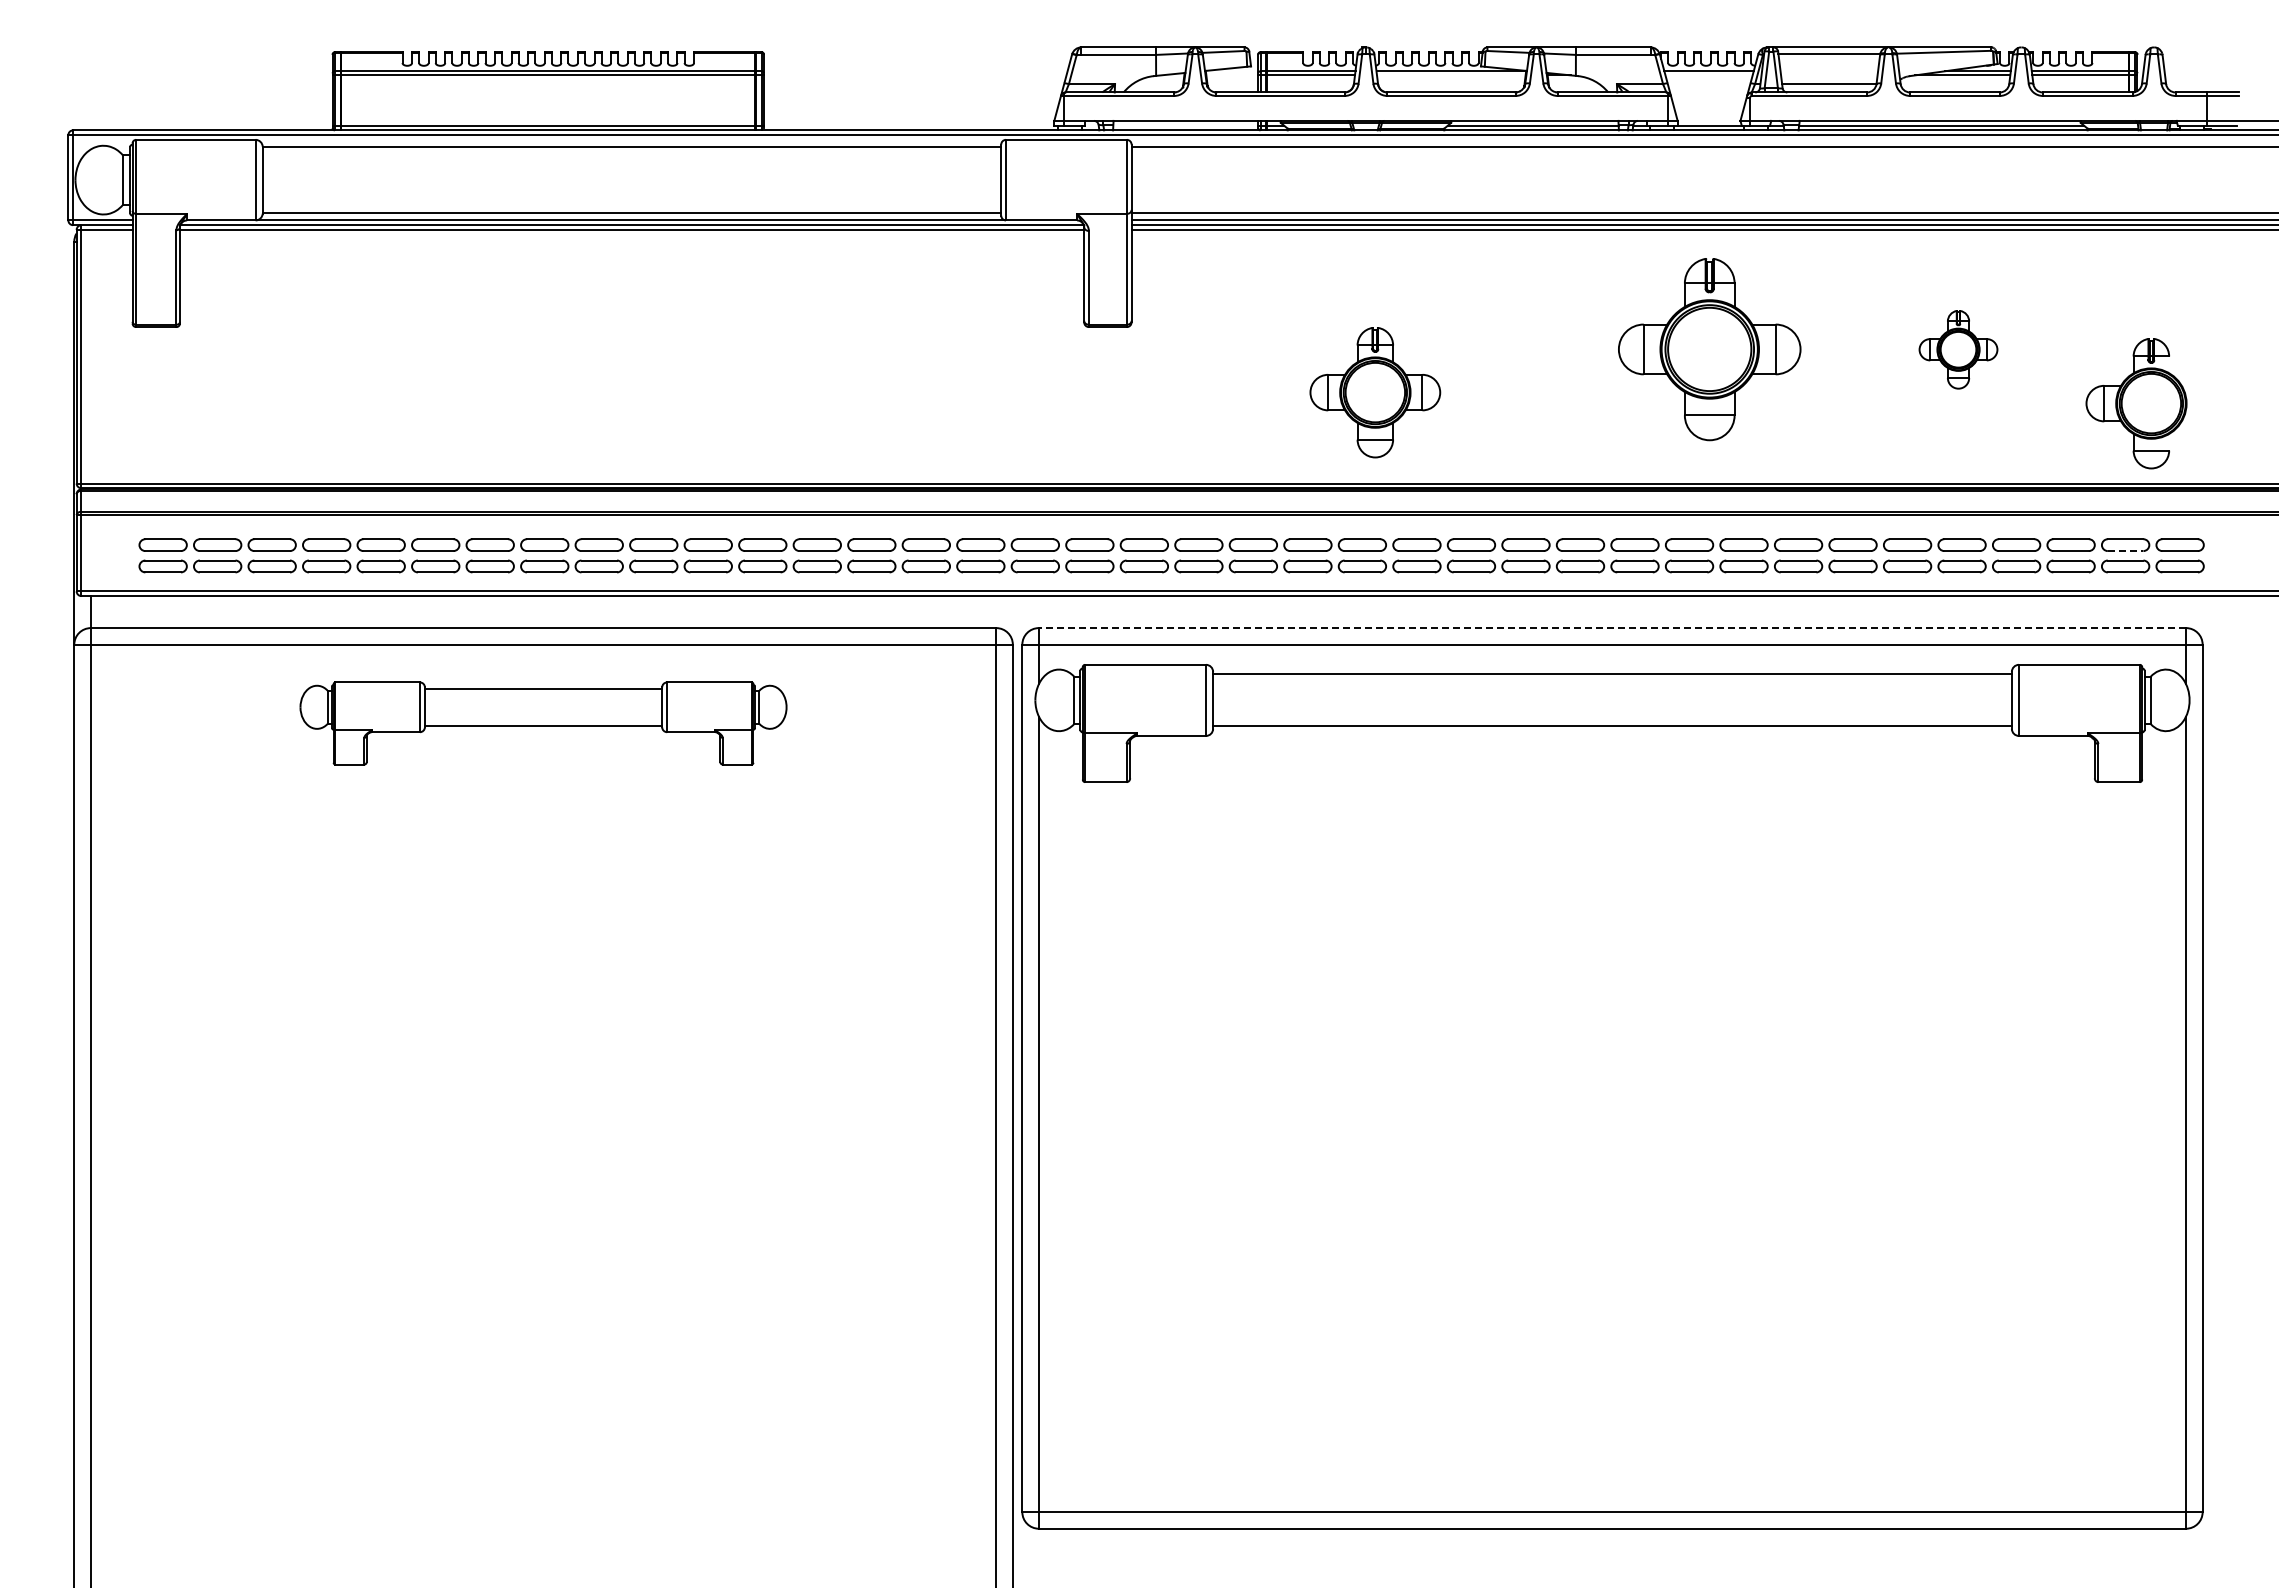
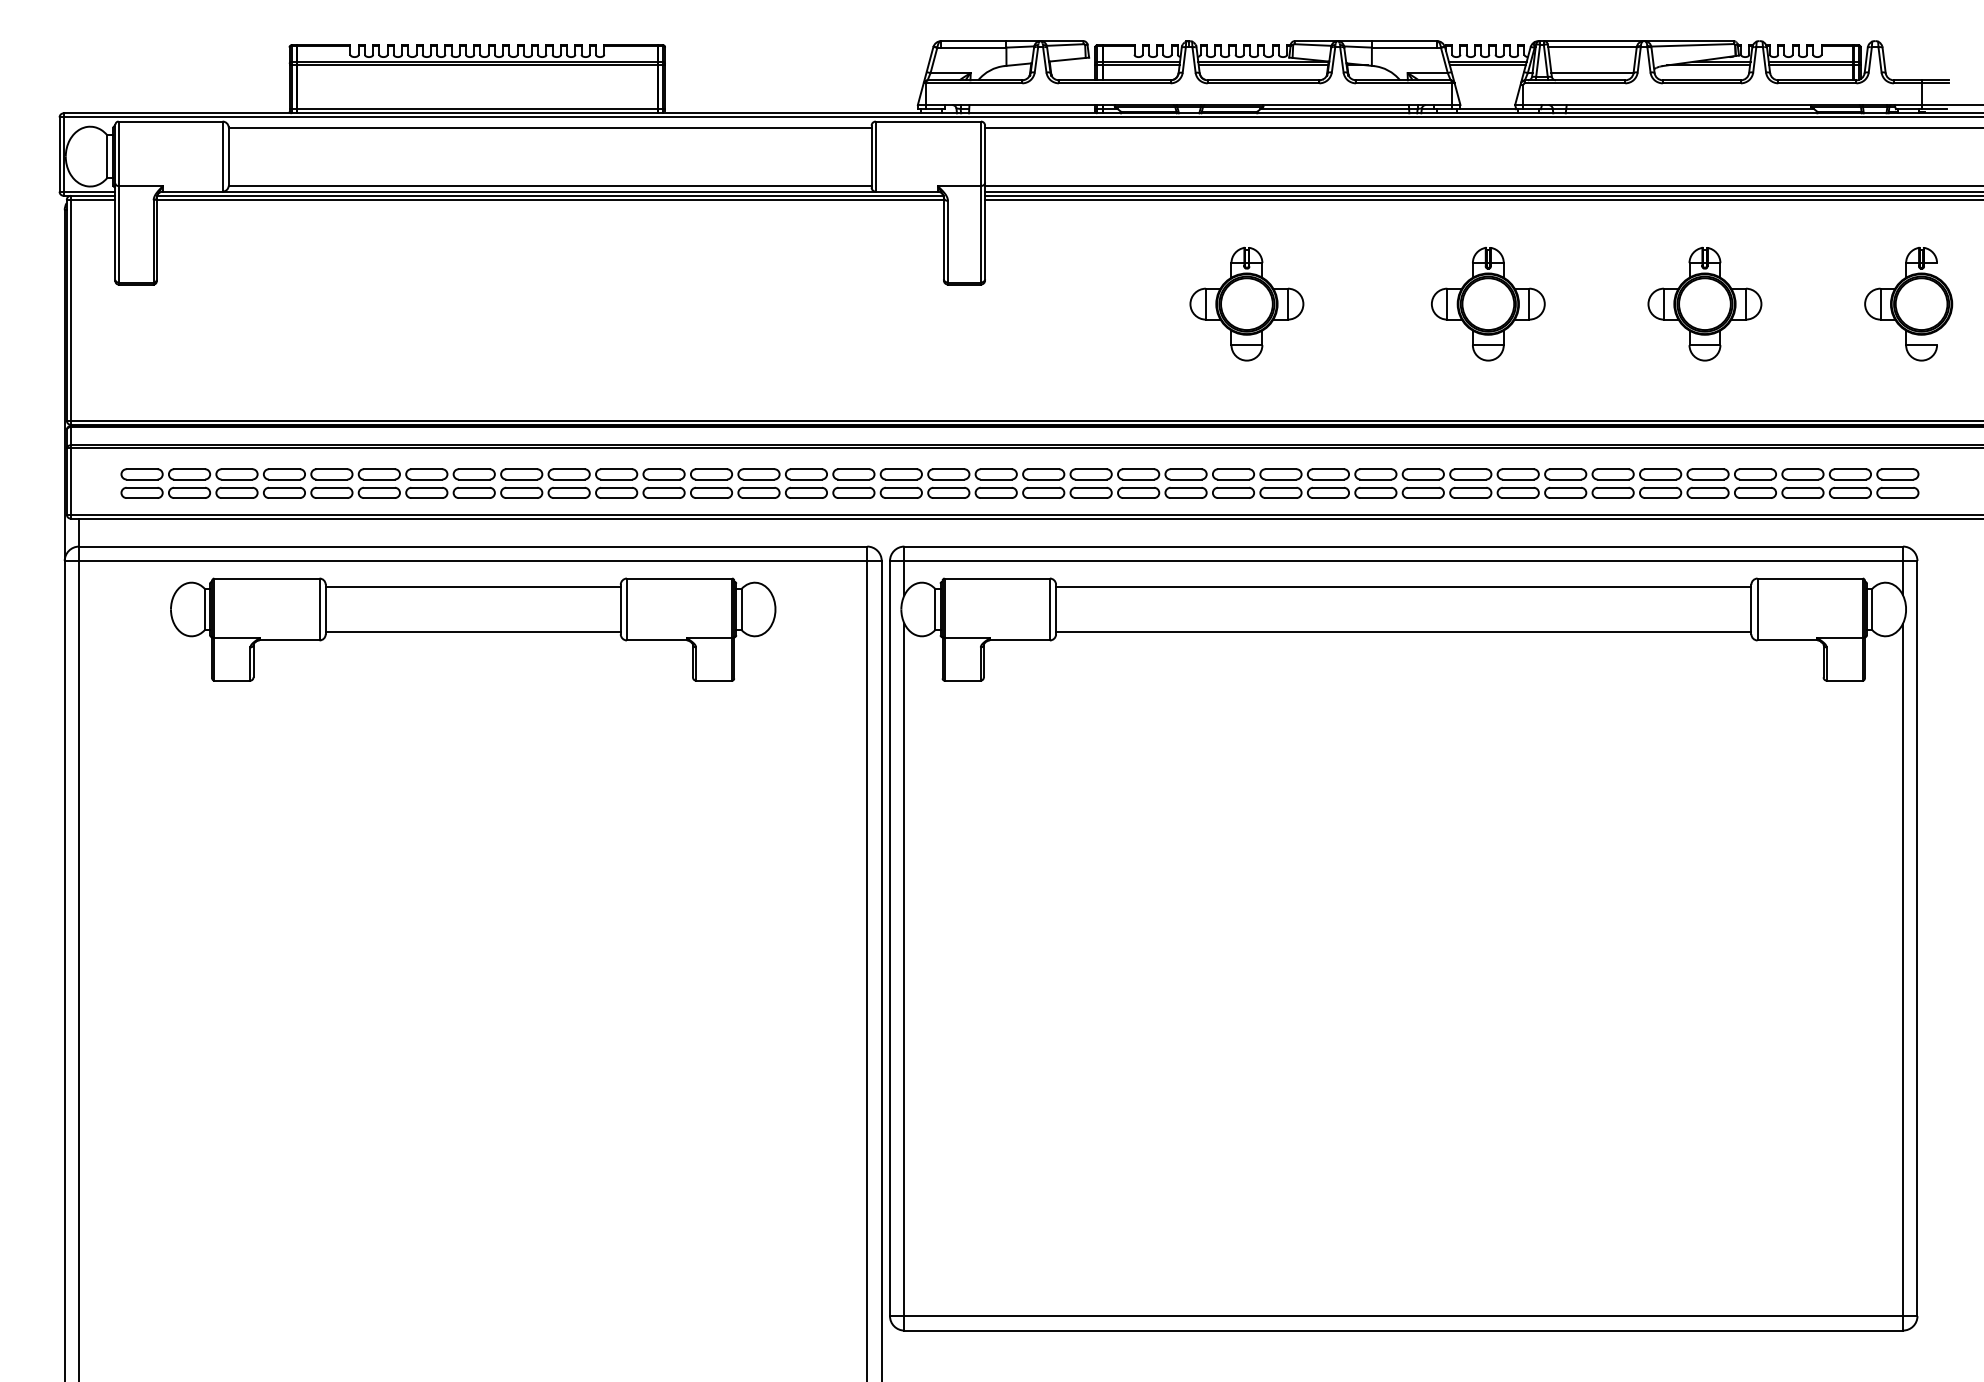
line: (1451, 75) -> (1263, 65), added
line: (1708, 75) -> (1487, 65), added
part: (1709, 349) -> (1488, 304), size x0.71
part: (1958, 349) -> (1704, 304), size x1.67
part: (1375, 392) -> (1247, 304), moved
part: (2136, 403) -> (1908, 304), moved
line: (2125, 551) -> (1850, 479), dashed -> solid
line: (1612, 628) -> (1403, 546), dashed -> solid
part: (543, 723) -> (473, 629), size x1.43

